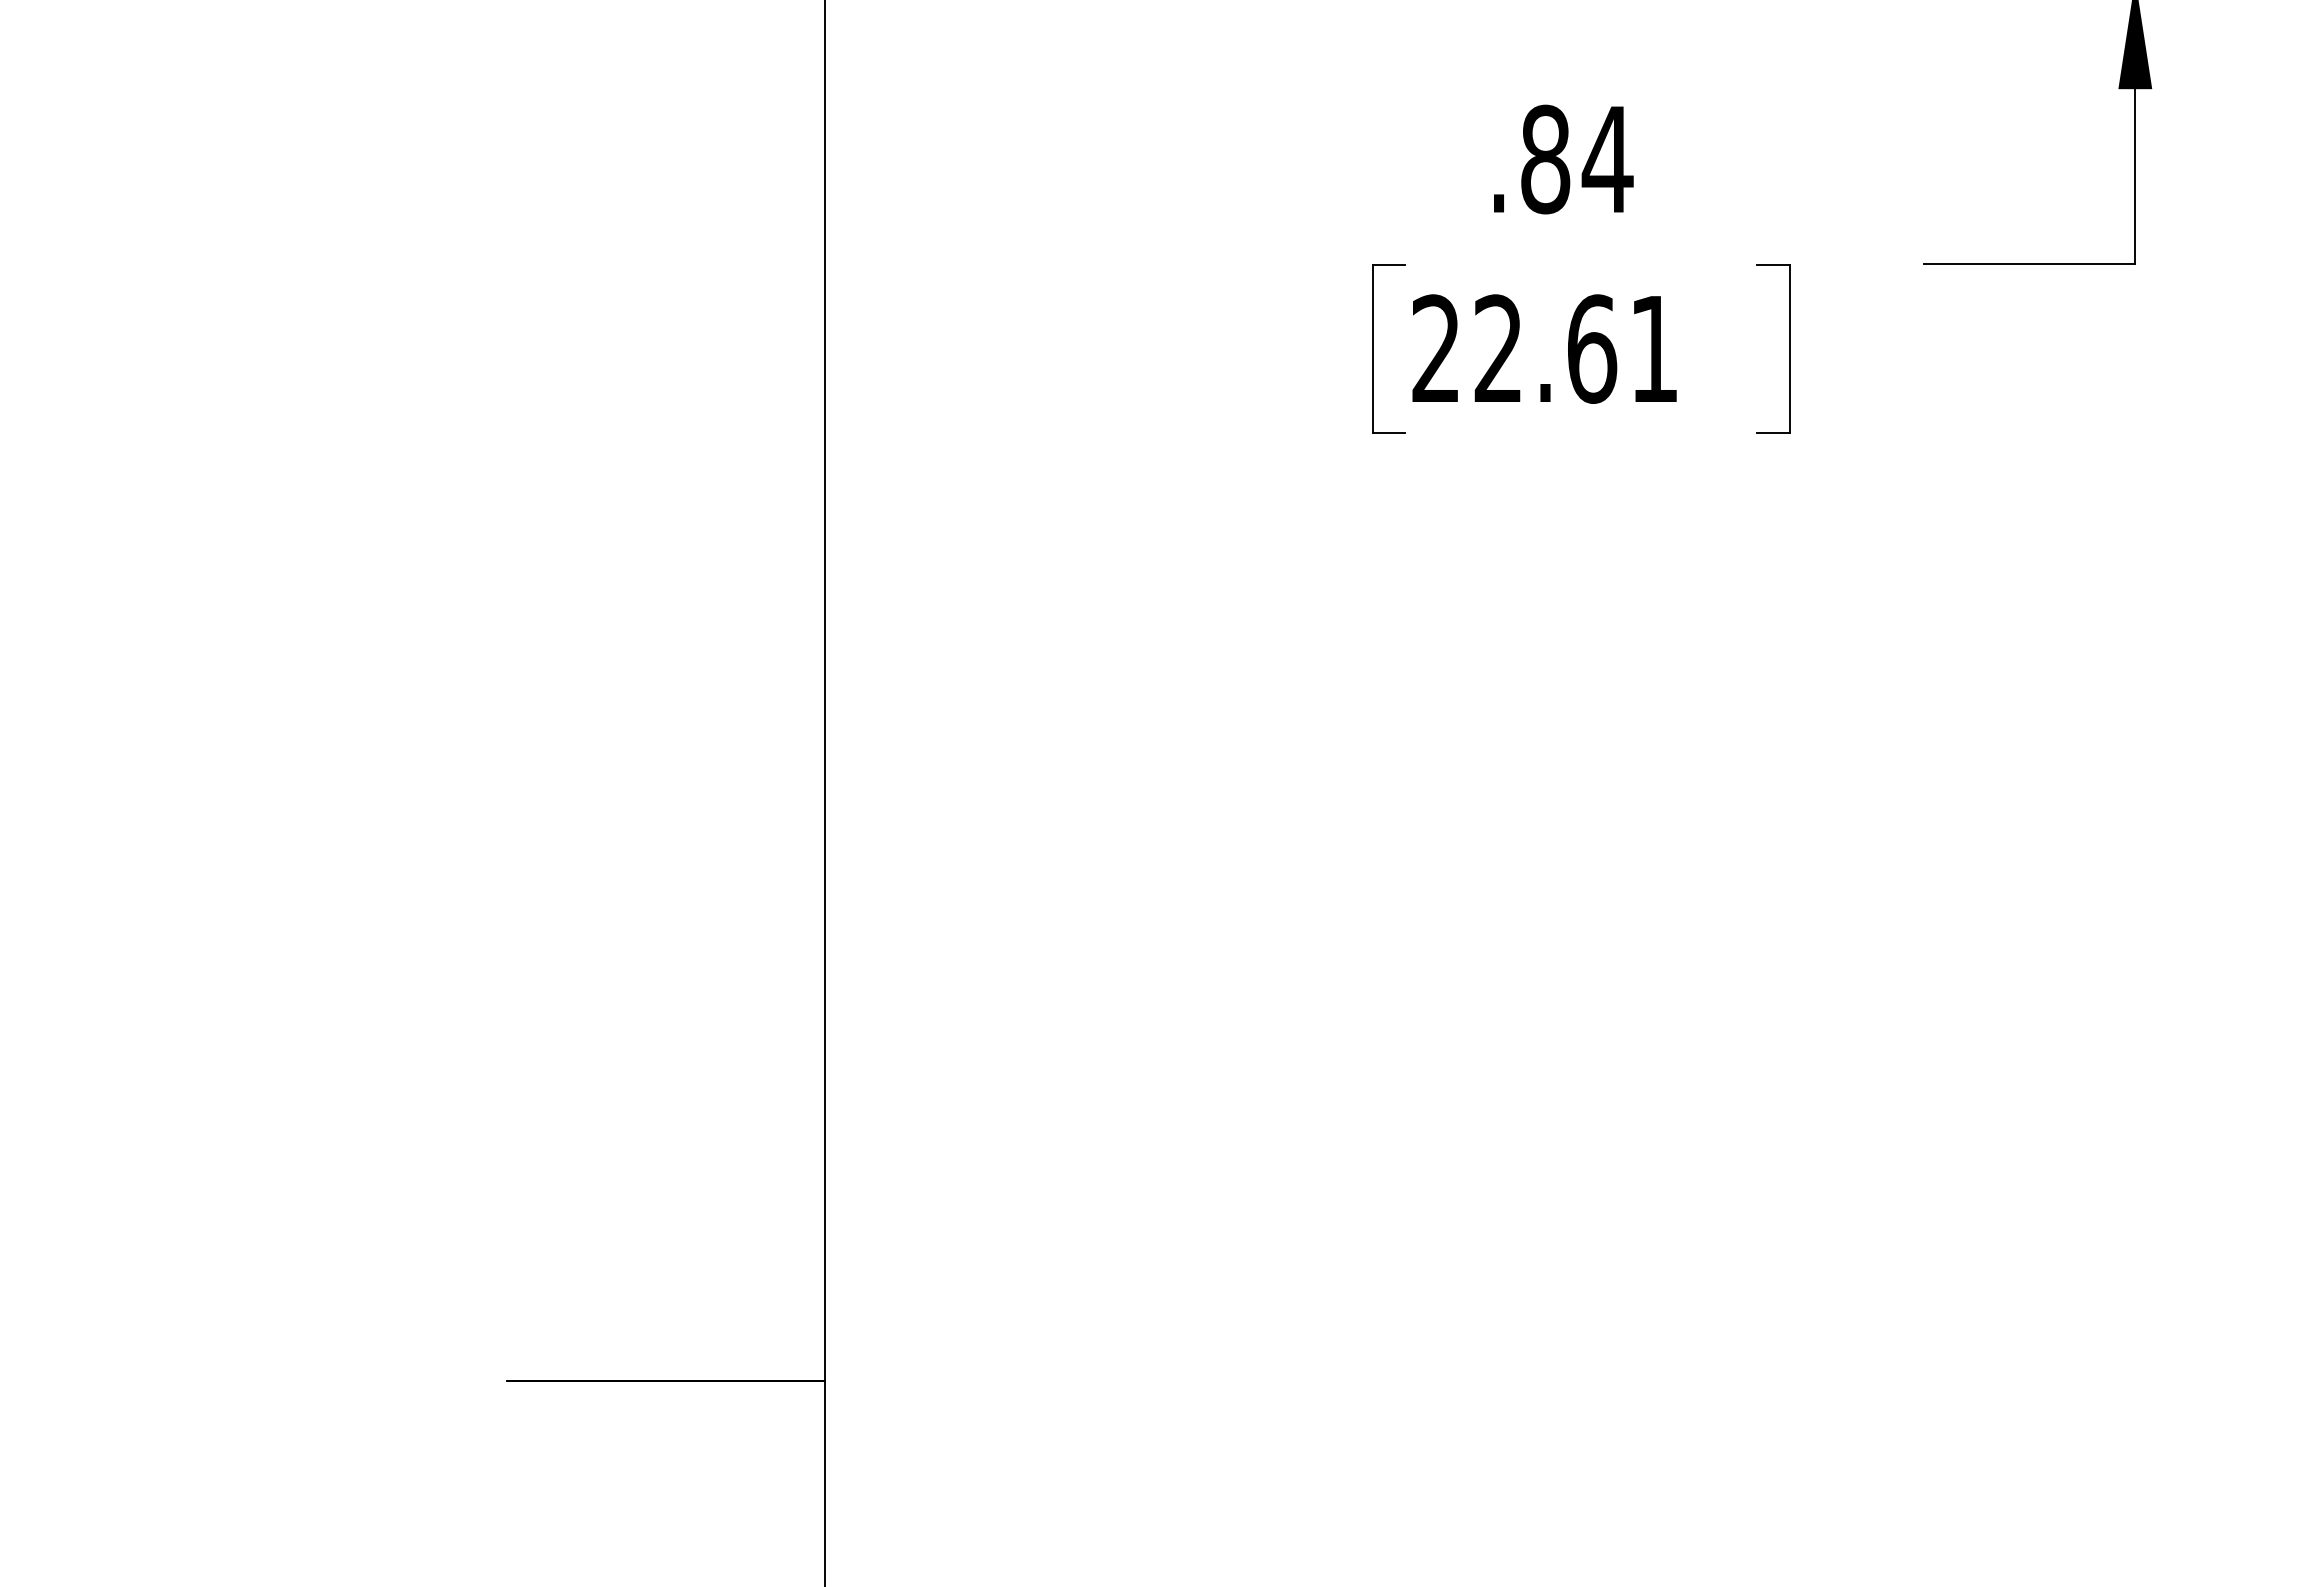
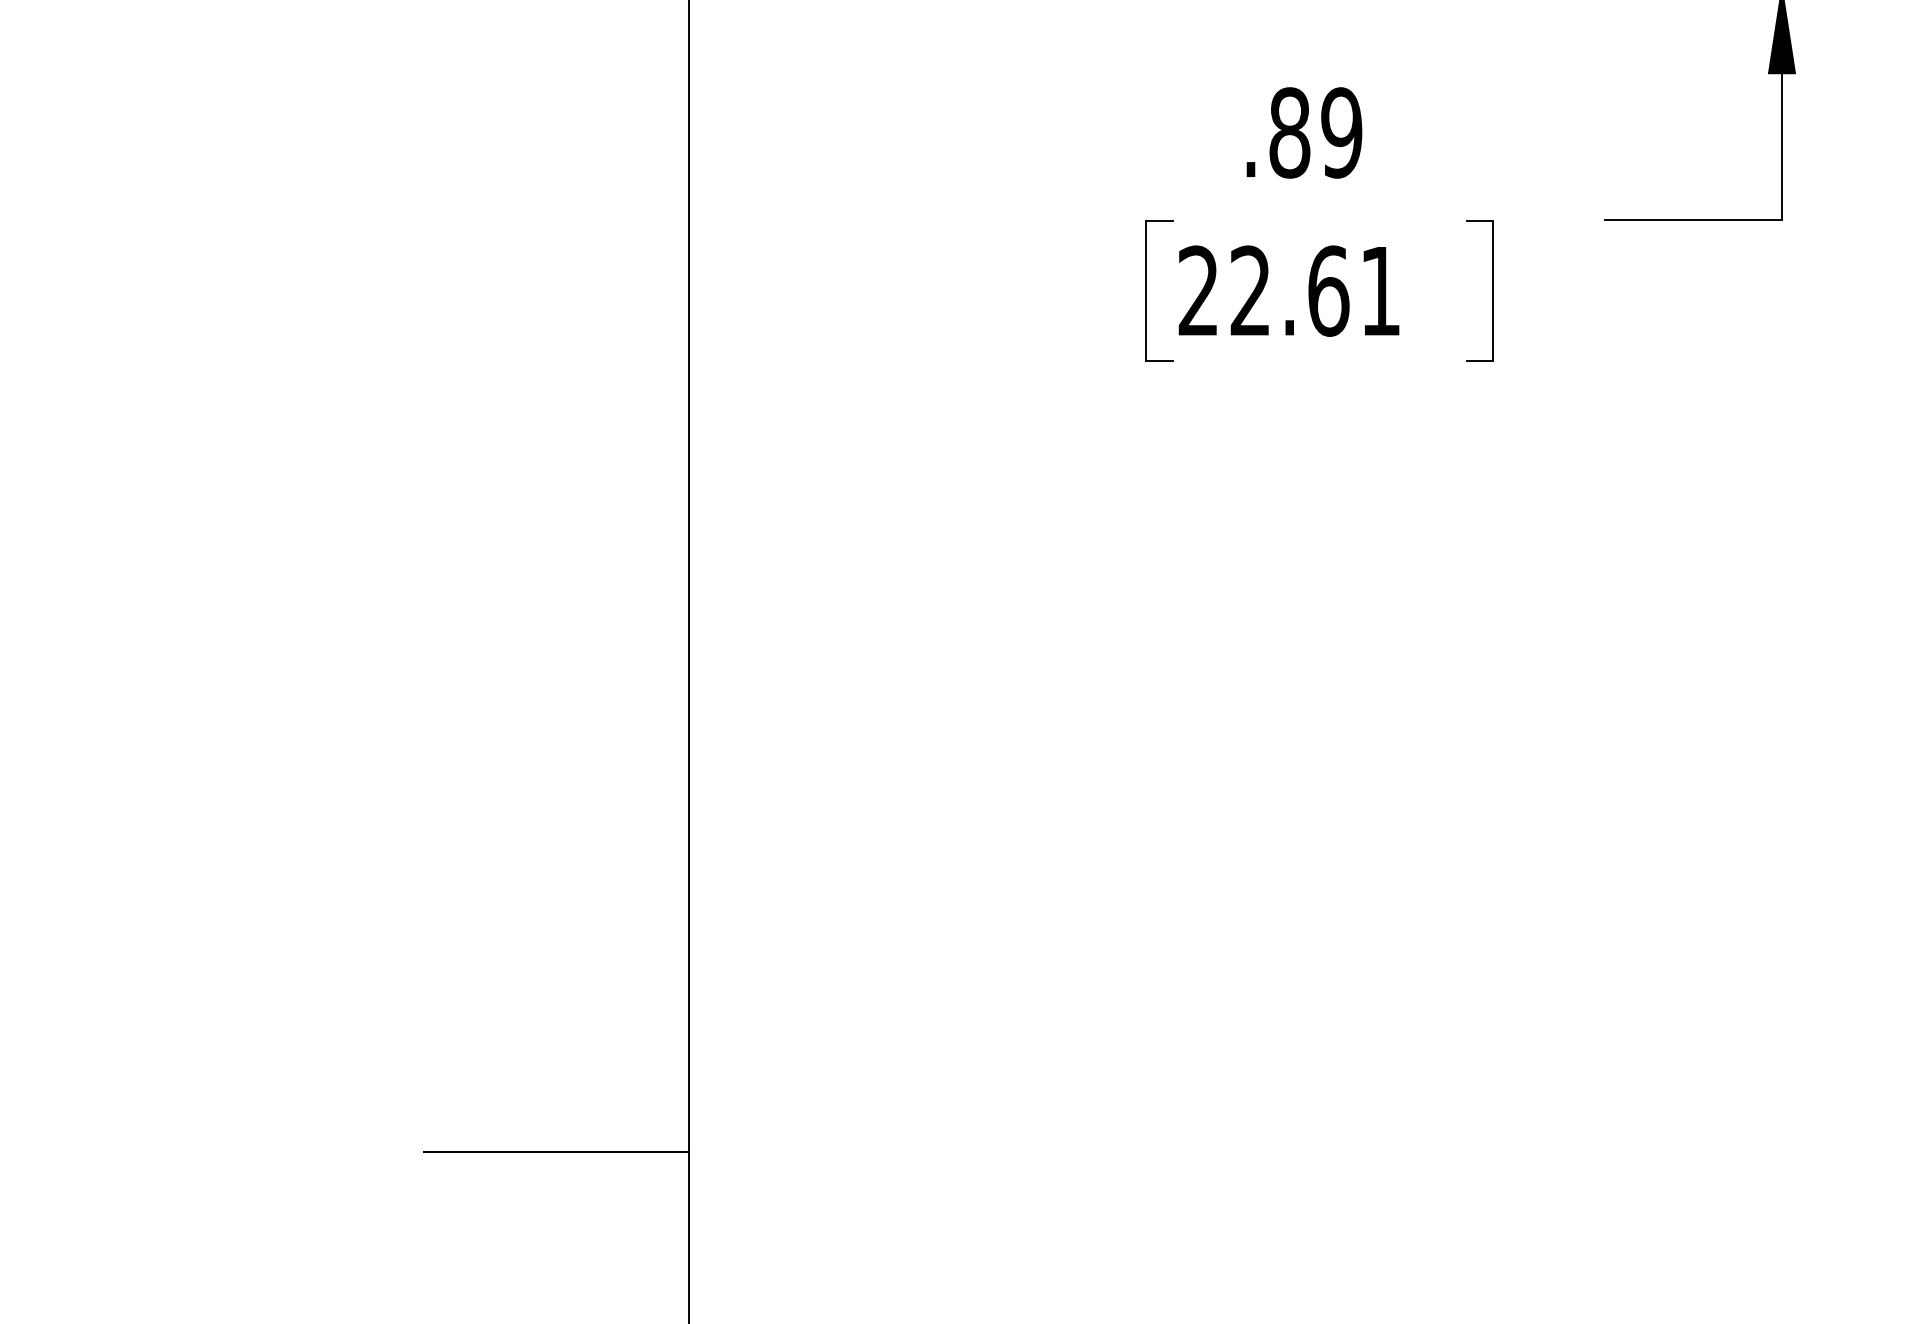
text: (1607, 159) -> (1341, 132), .84 -> .89

